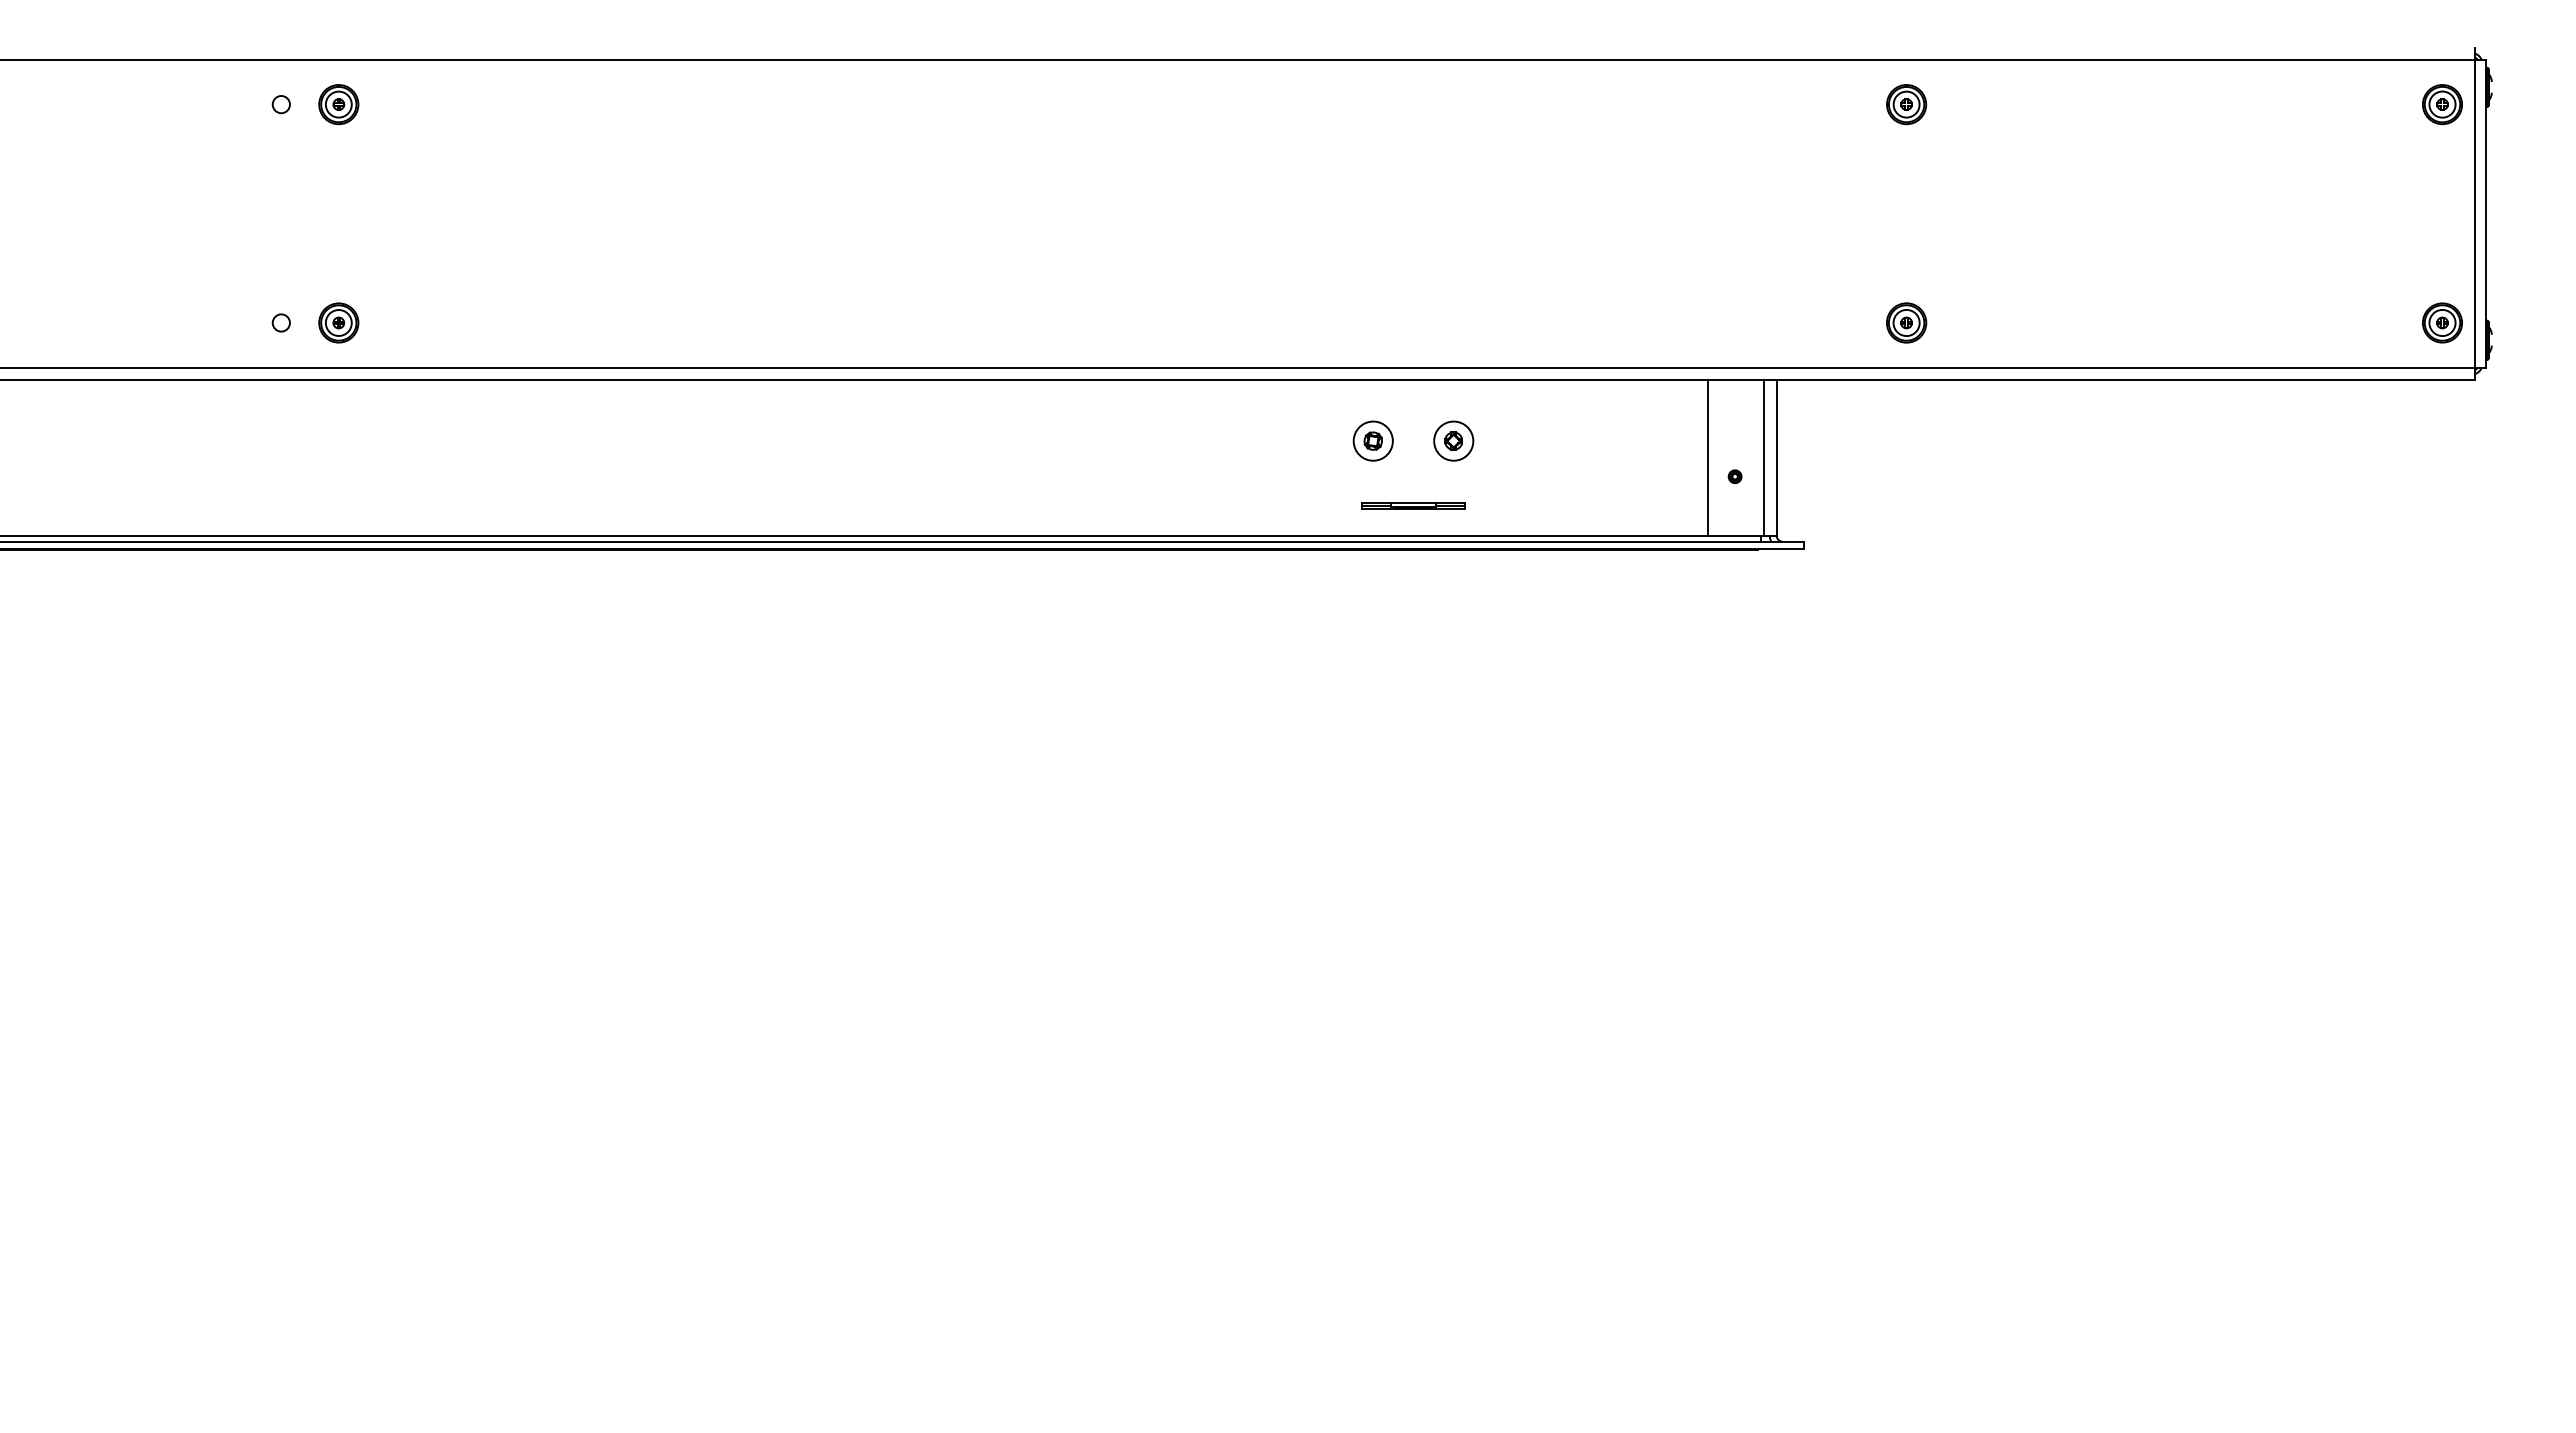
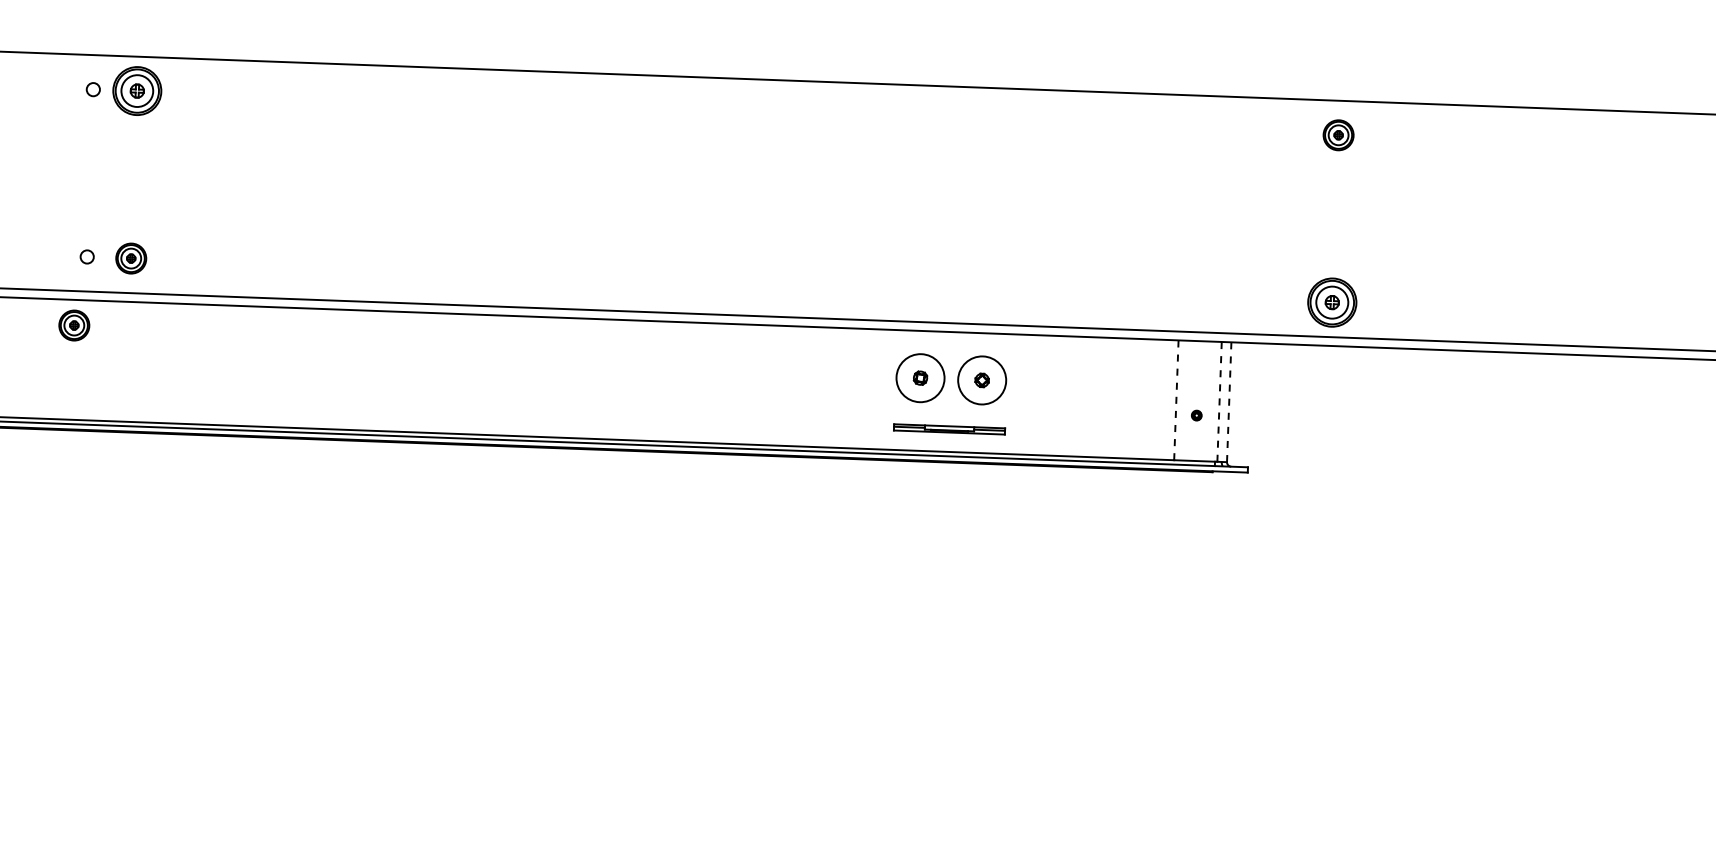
part: (338, 104) -> (137, 91), size x1.6
part: (1906, 322) -> (1332, 302), size x1.6
part: (267, 412) -> (74, 325), added
circle: (1372, 440) -> (919, 377), size x1.6
circle: (1453, 440) -> (982, 379), size x1.6
line: (1707, 457) -> (1176, 400), solid -> dashed
line: (1764, 457) -> (1219, 401), solid -> dashed
line: (1776, 458) -> (1228, 402), solid -> dashed
part: (1413, 505) -> (949, 428), size x1.4

